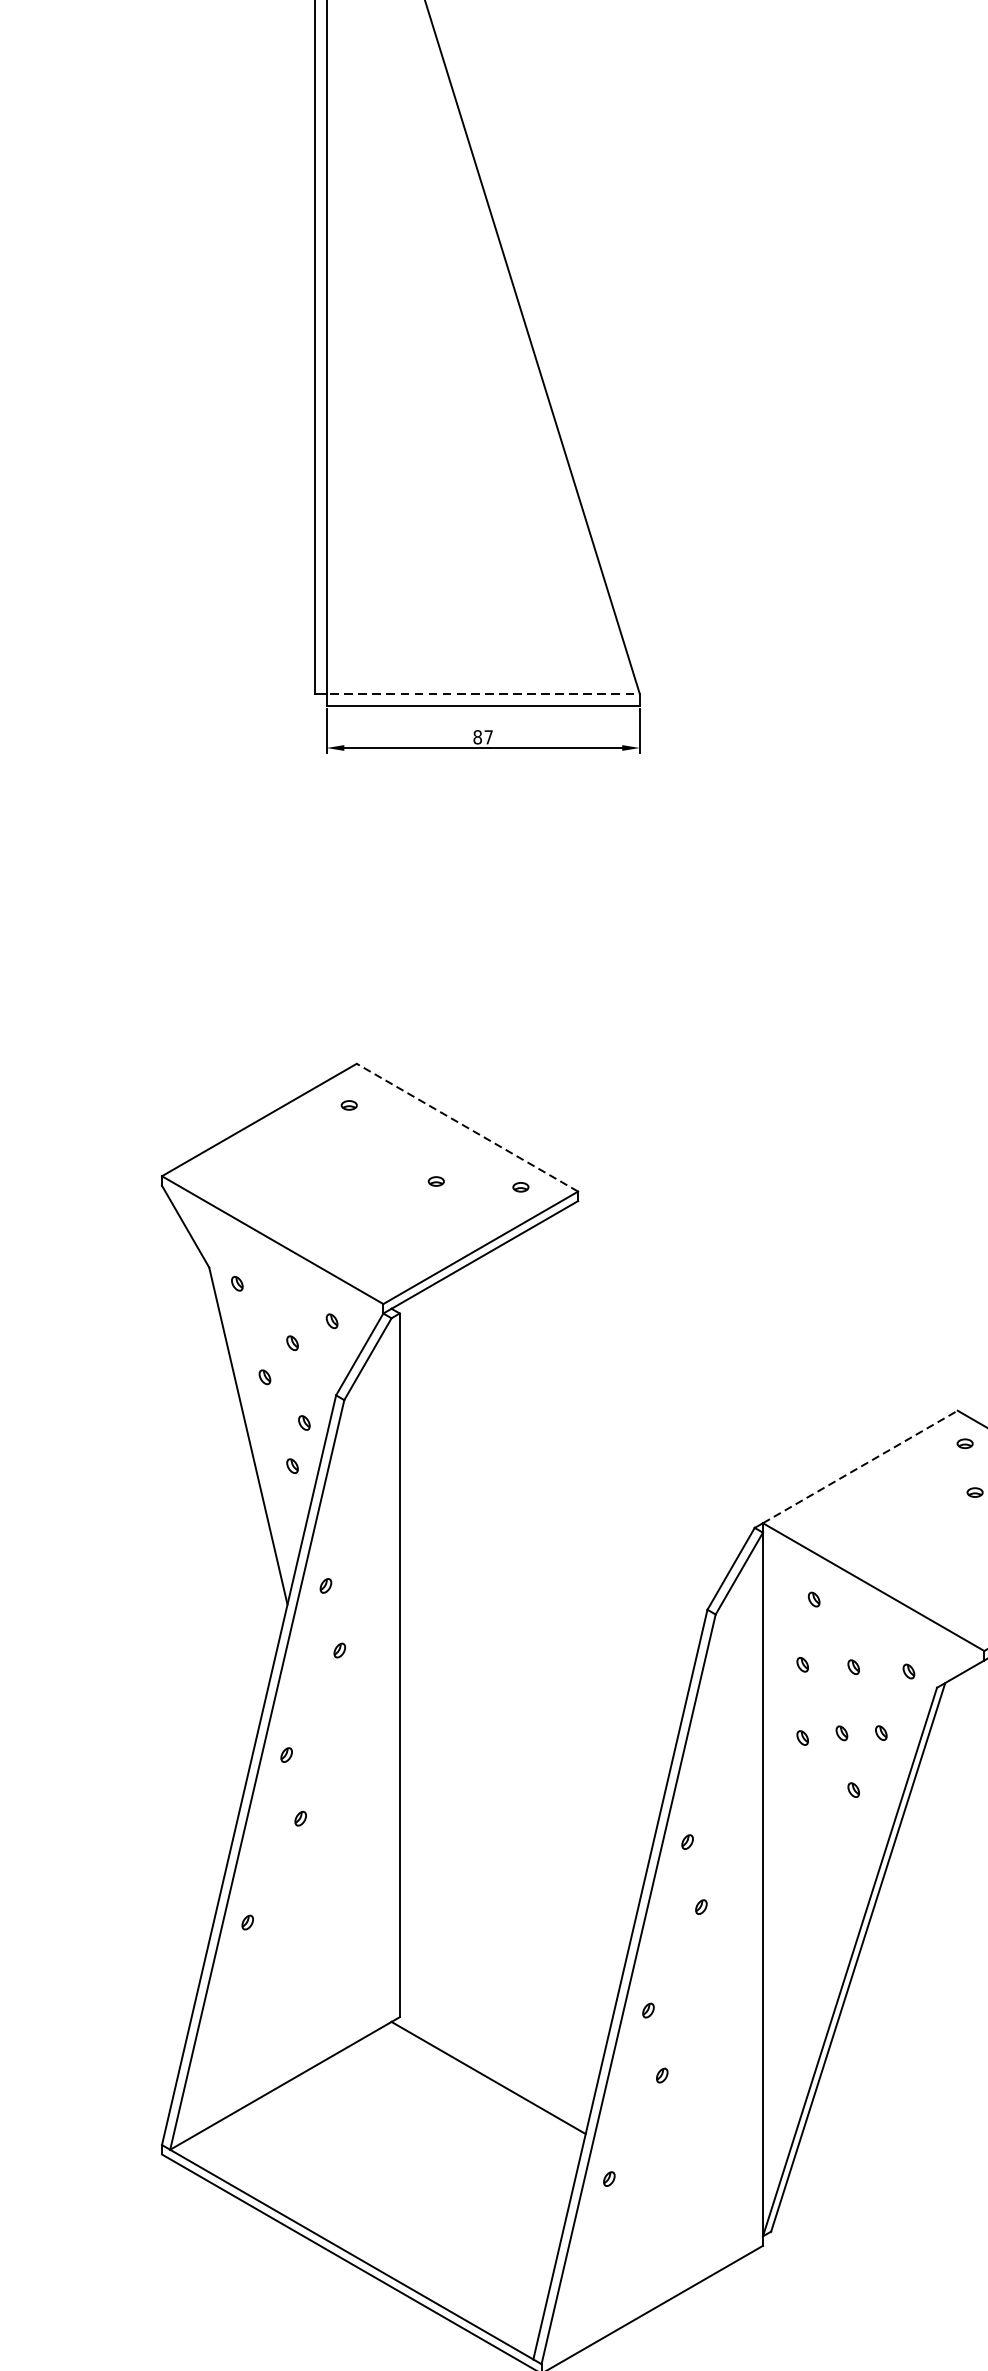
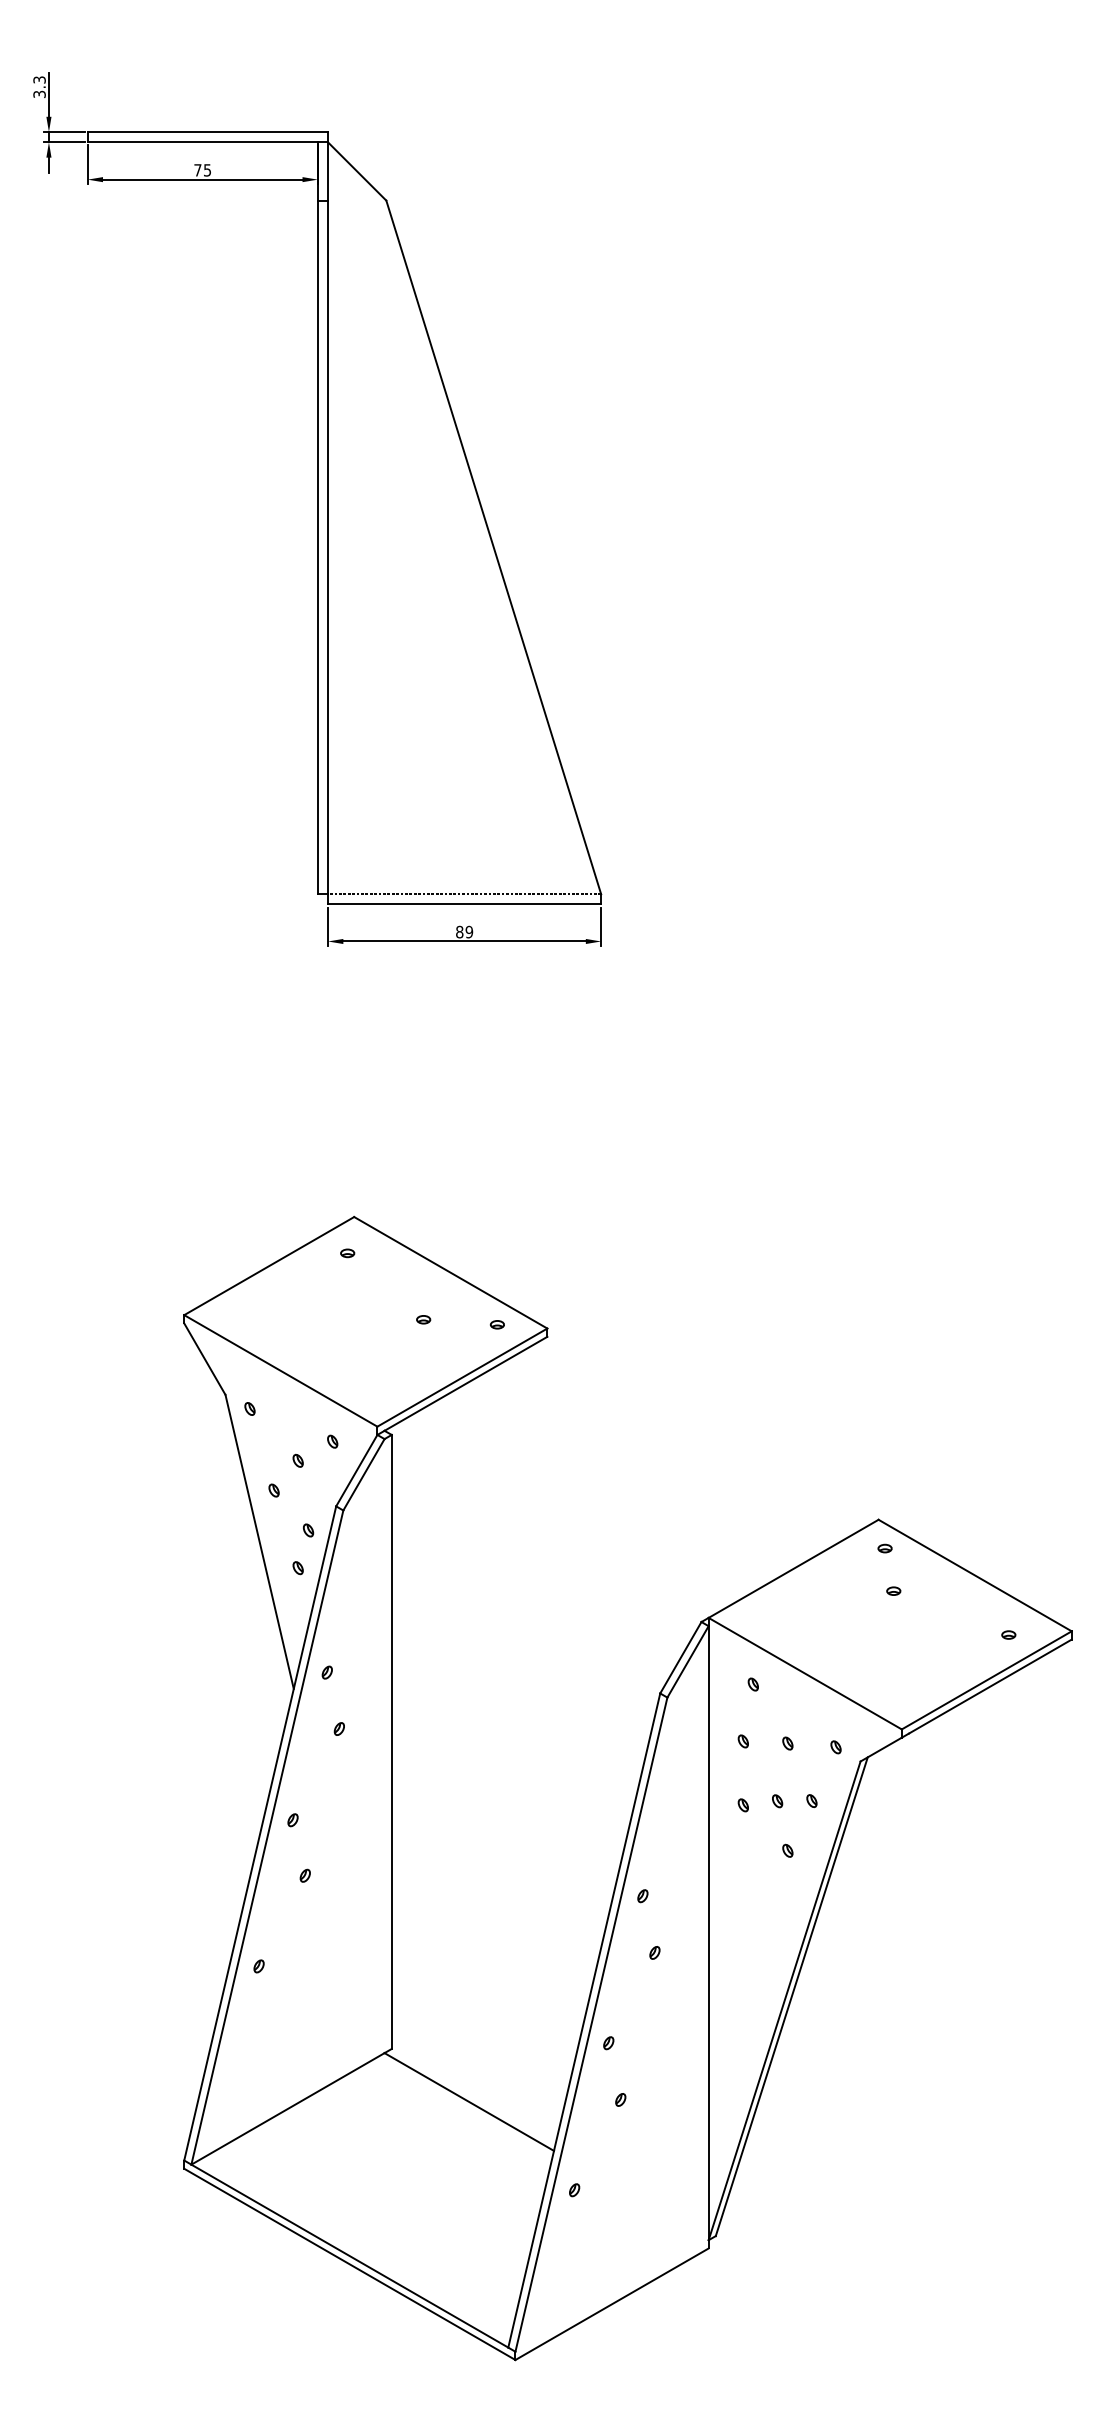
text: (488, 736) -> (469, 931), 87 -> 89
line: (467, 1127) -> (450, 1272), dashed -> solid
line: (861, 1466) -> (794, 1568), dashed -> solid

